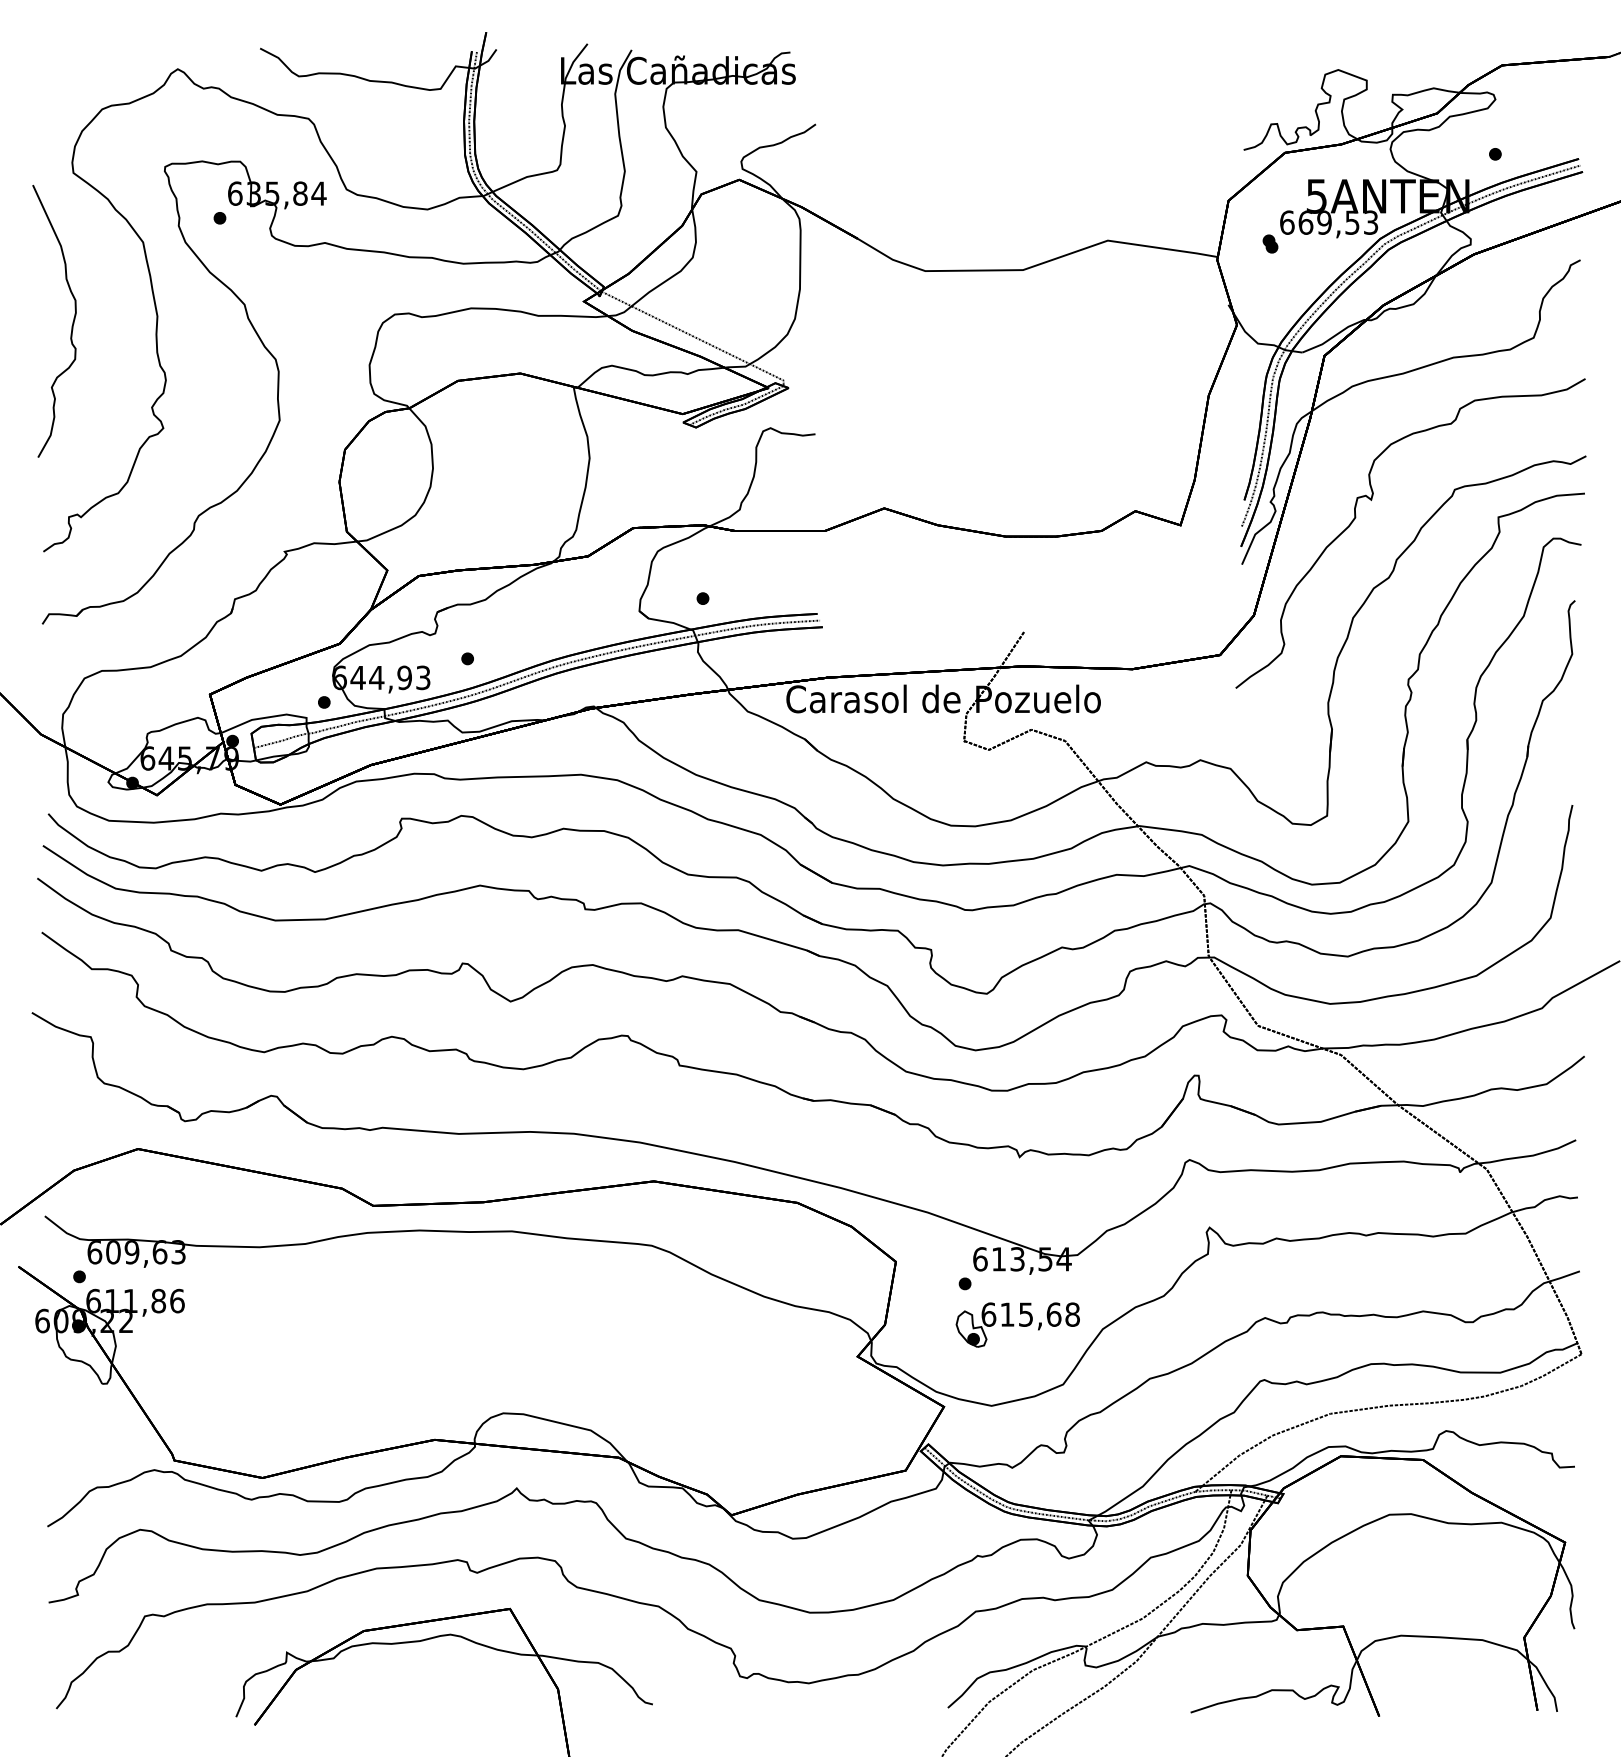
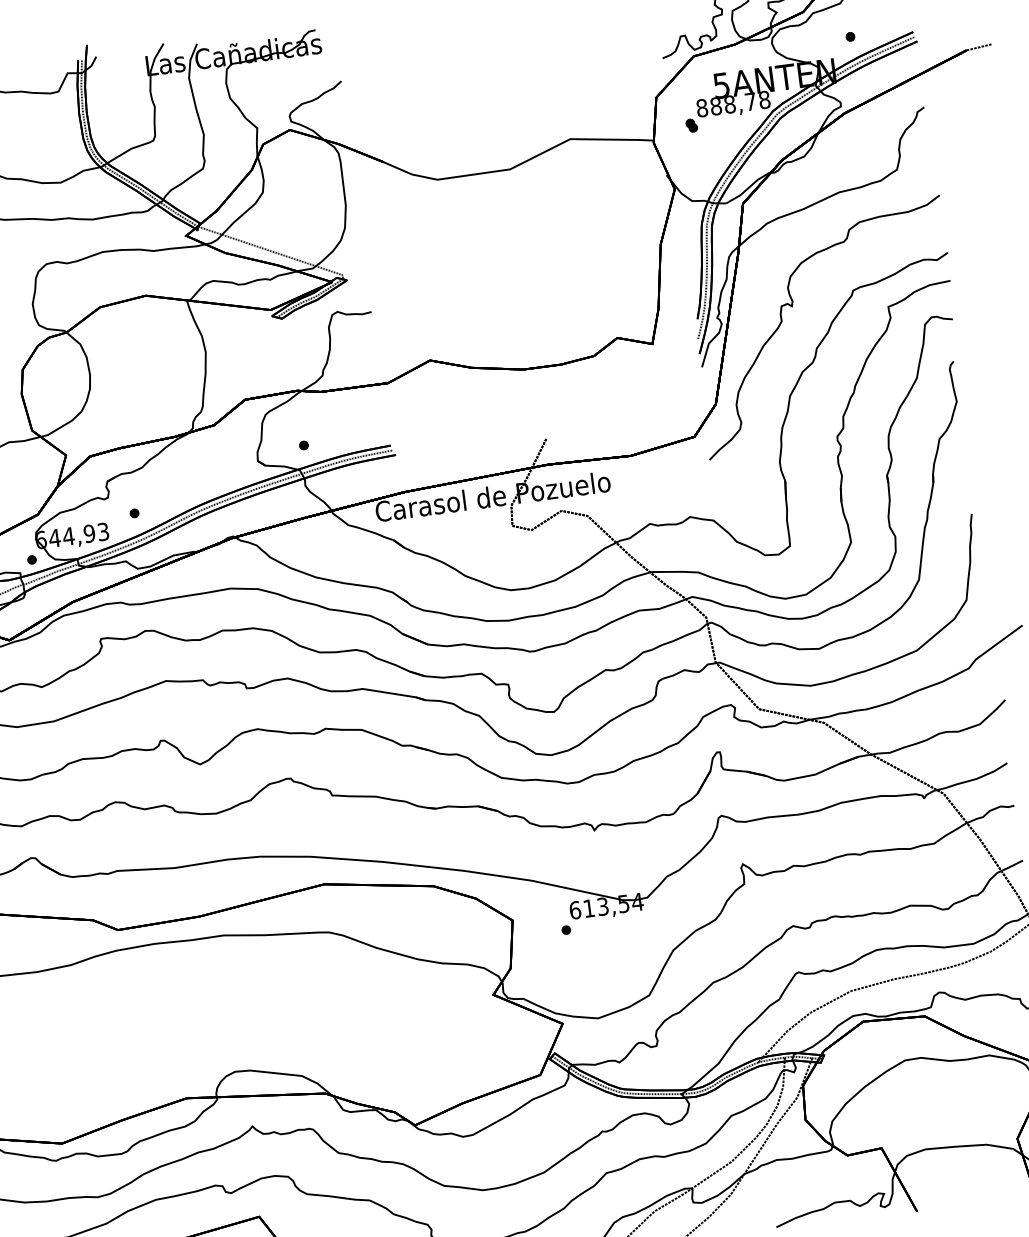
text: (1329, 222) -> (733, 103), 669,53 -> 888,78
part: (1017, 1324) -> (609, 955), removed

